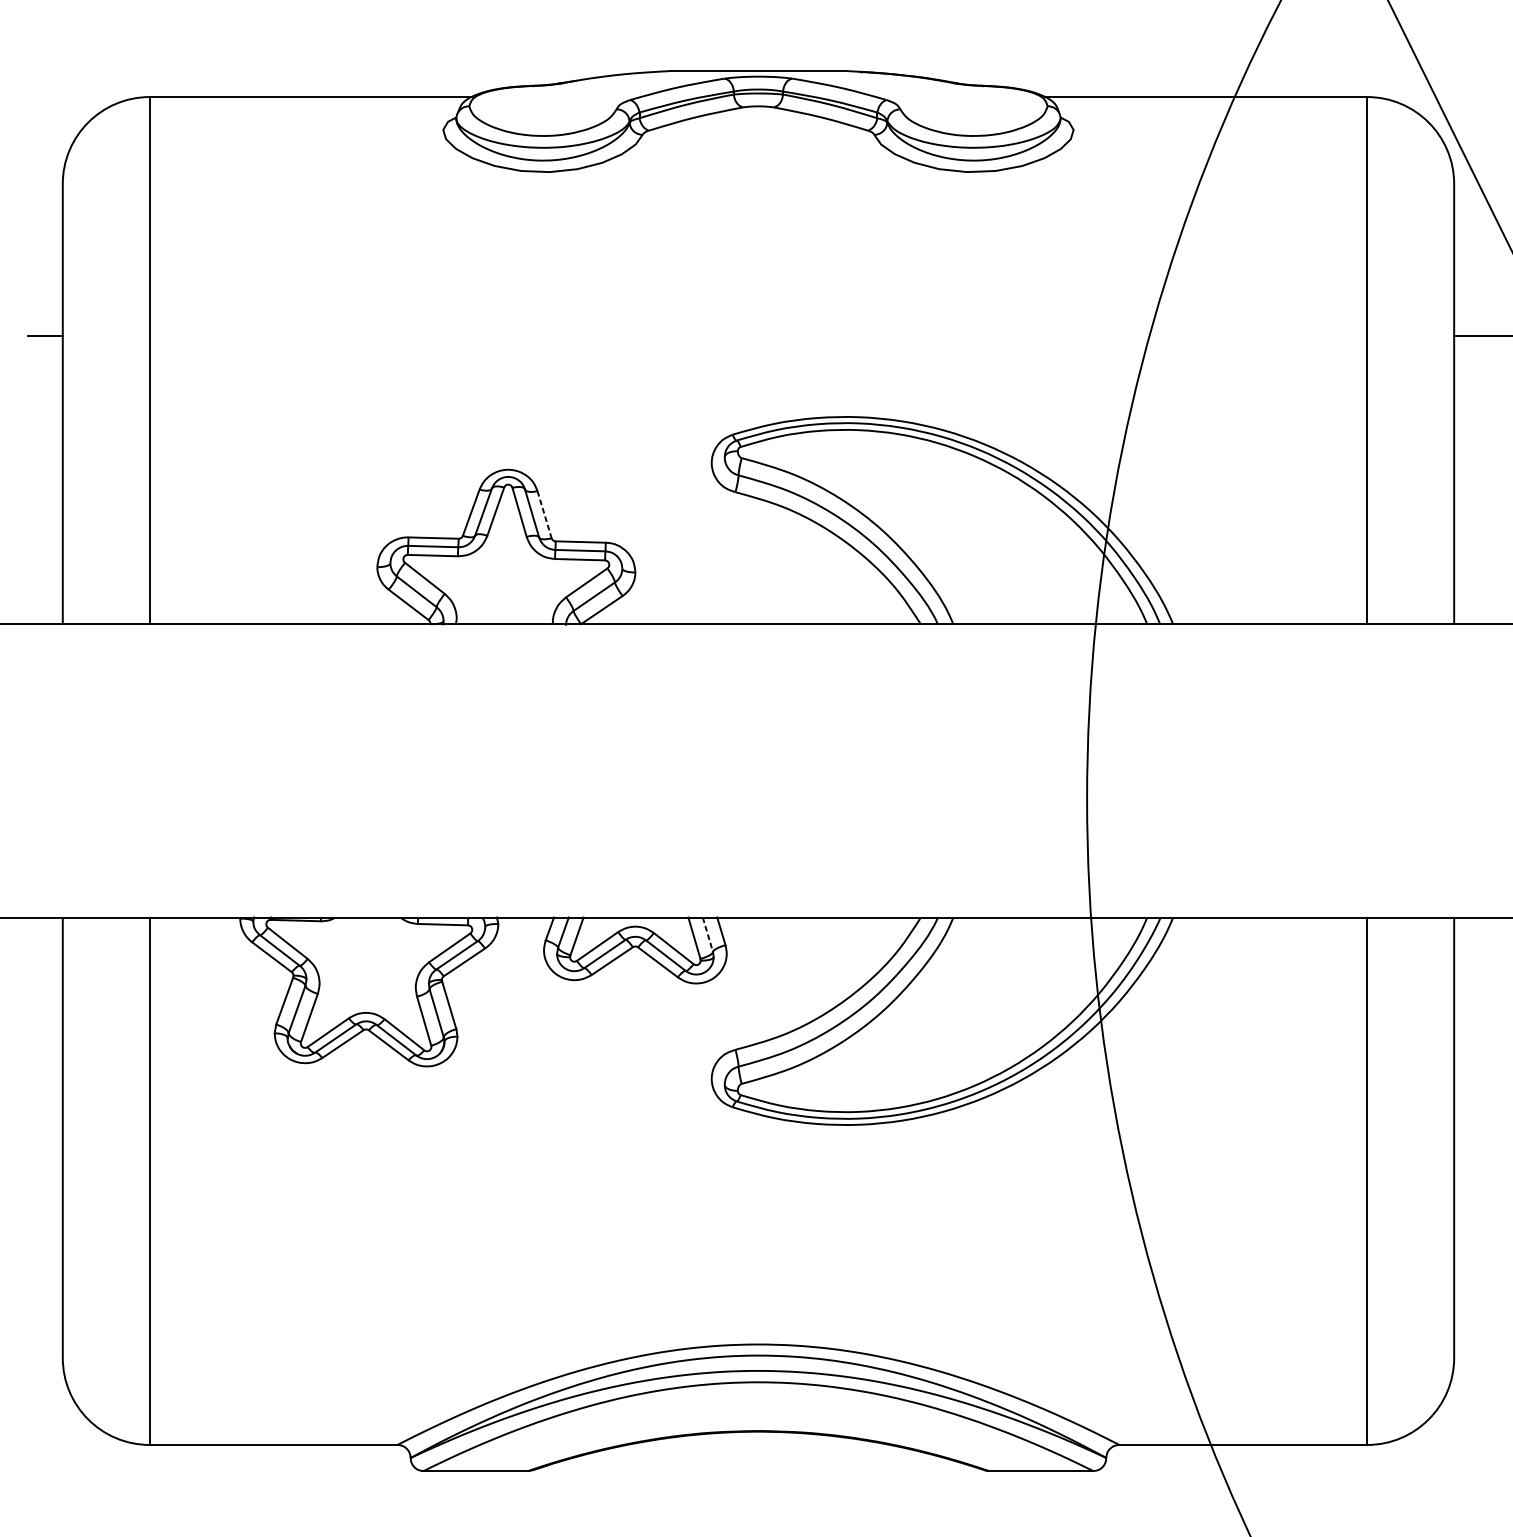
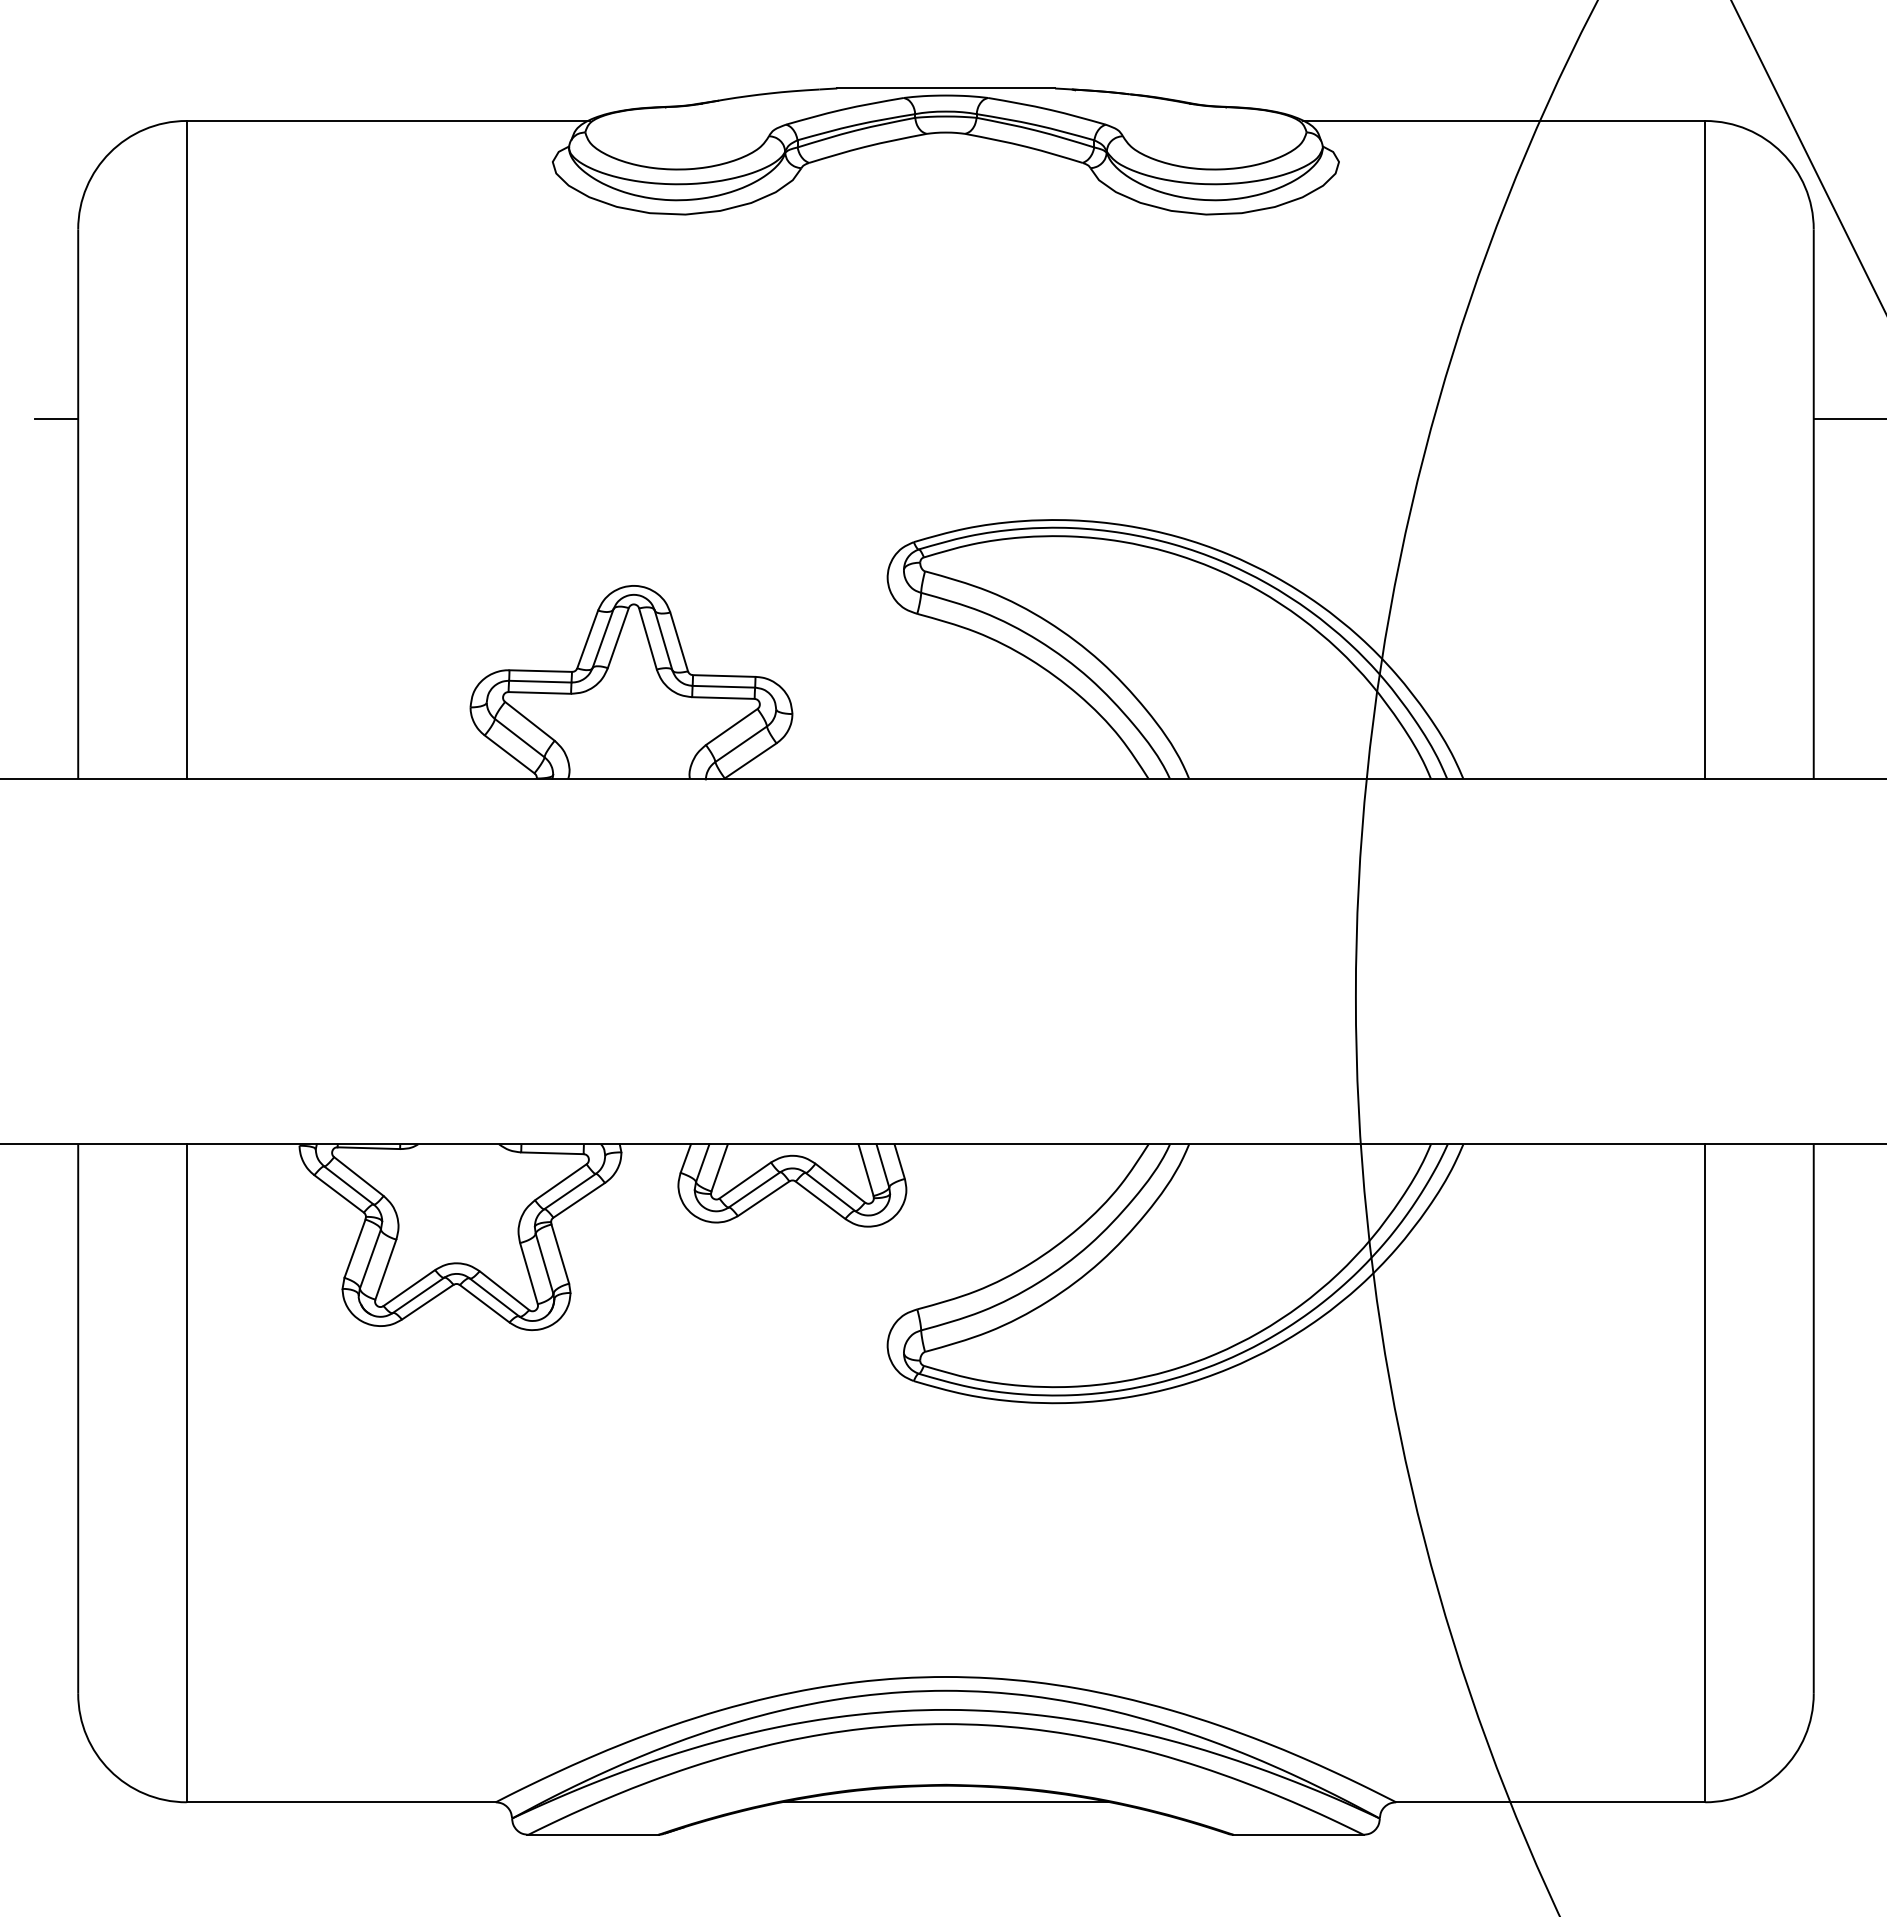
line: (544, 514) -> (679, 641), dashed -> solid
line: (708, 935) -> (883, 1166), dashed -> solid
line: (758, 1445) -> (946, 1802), added

